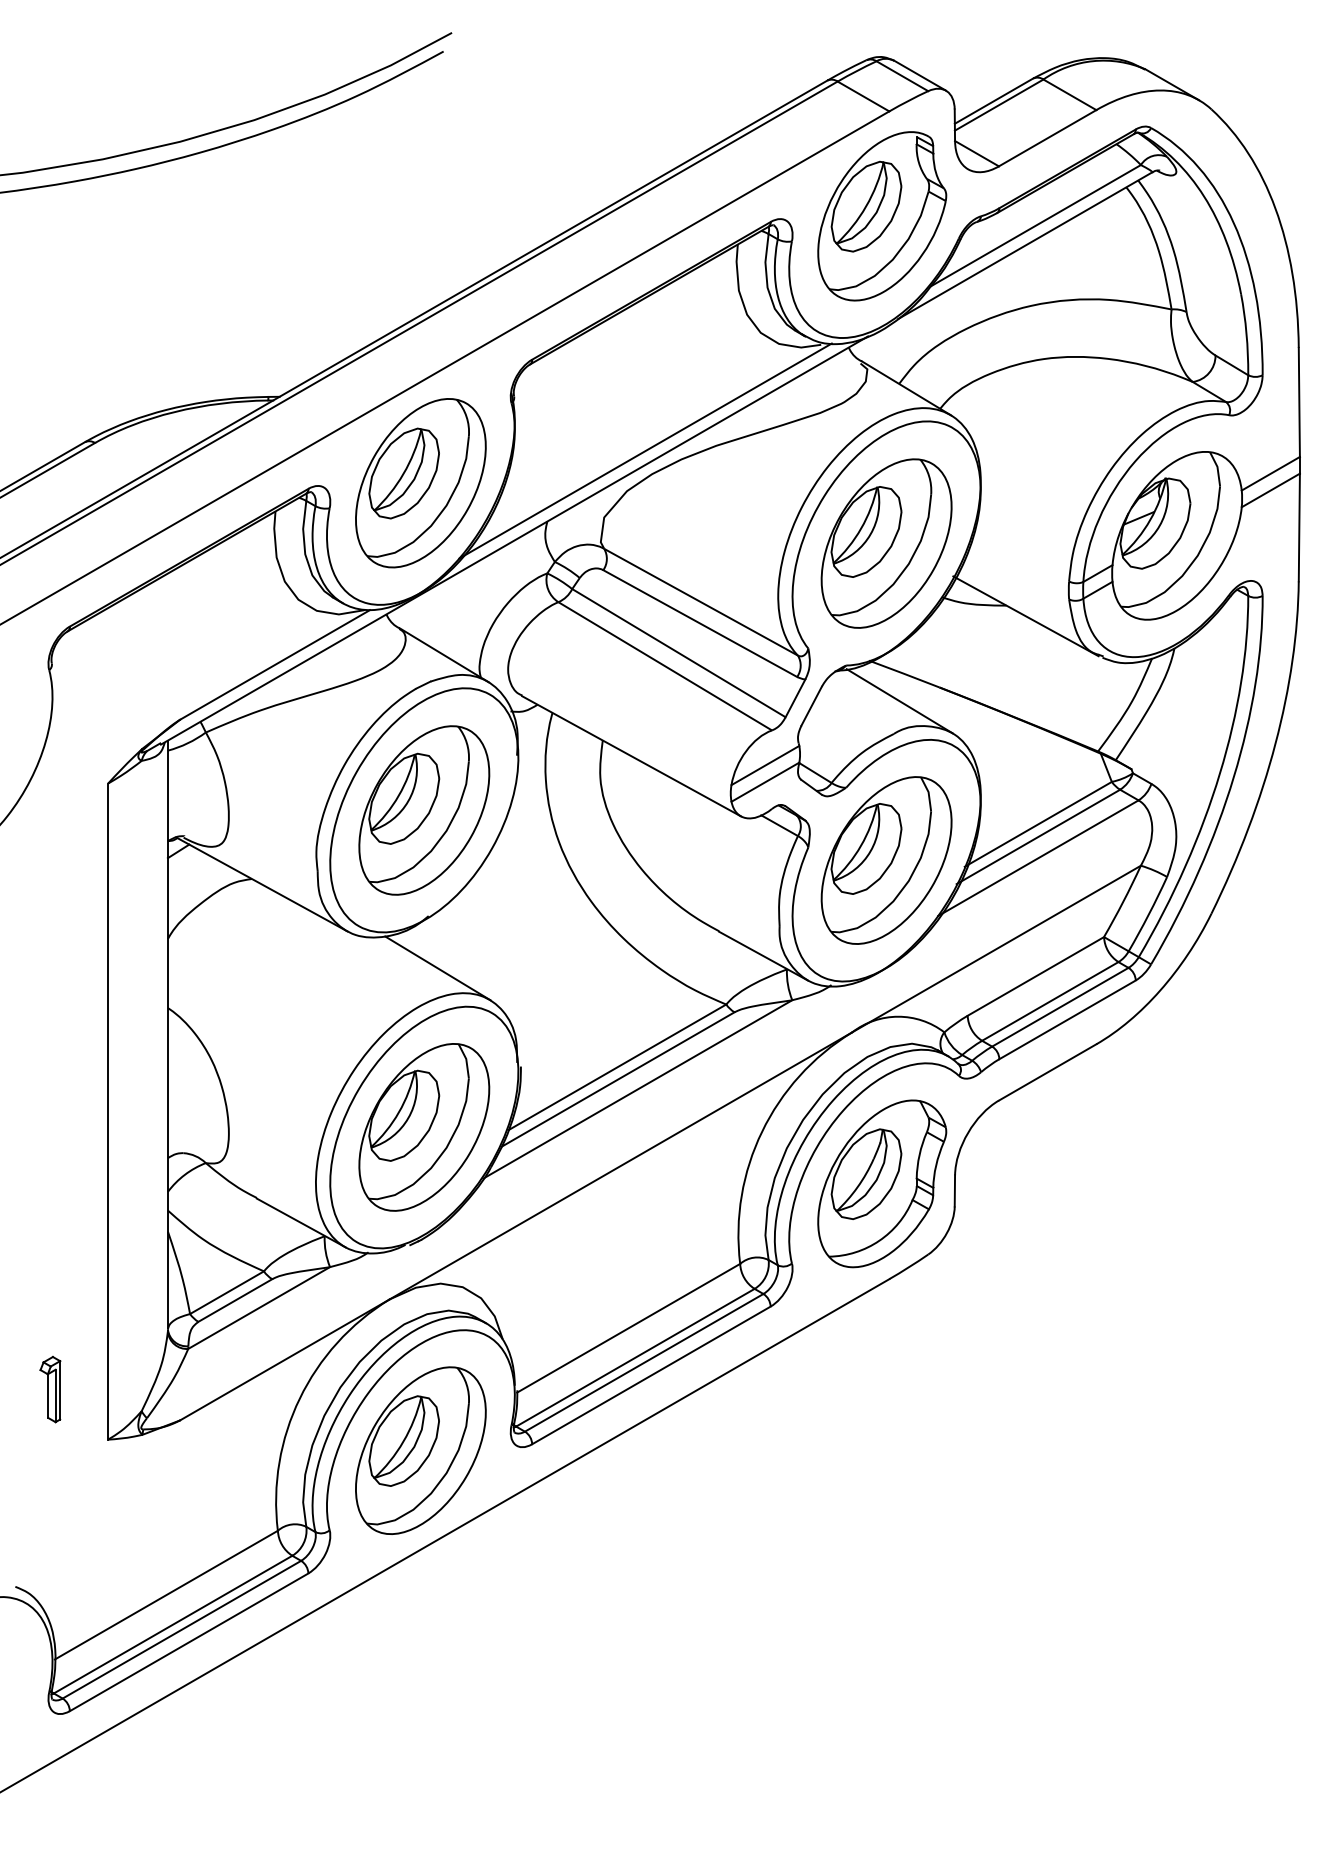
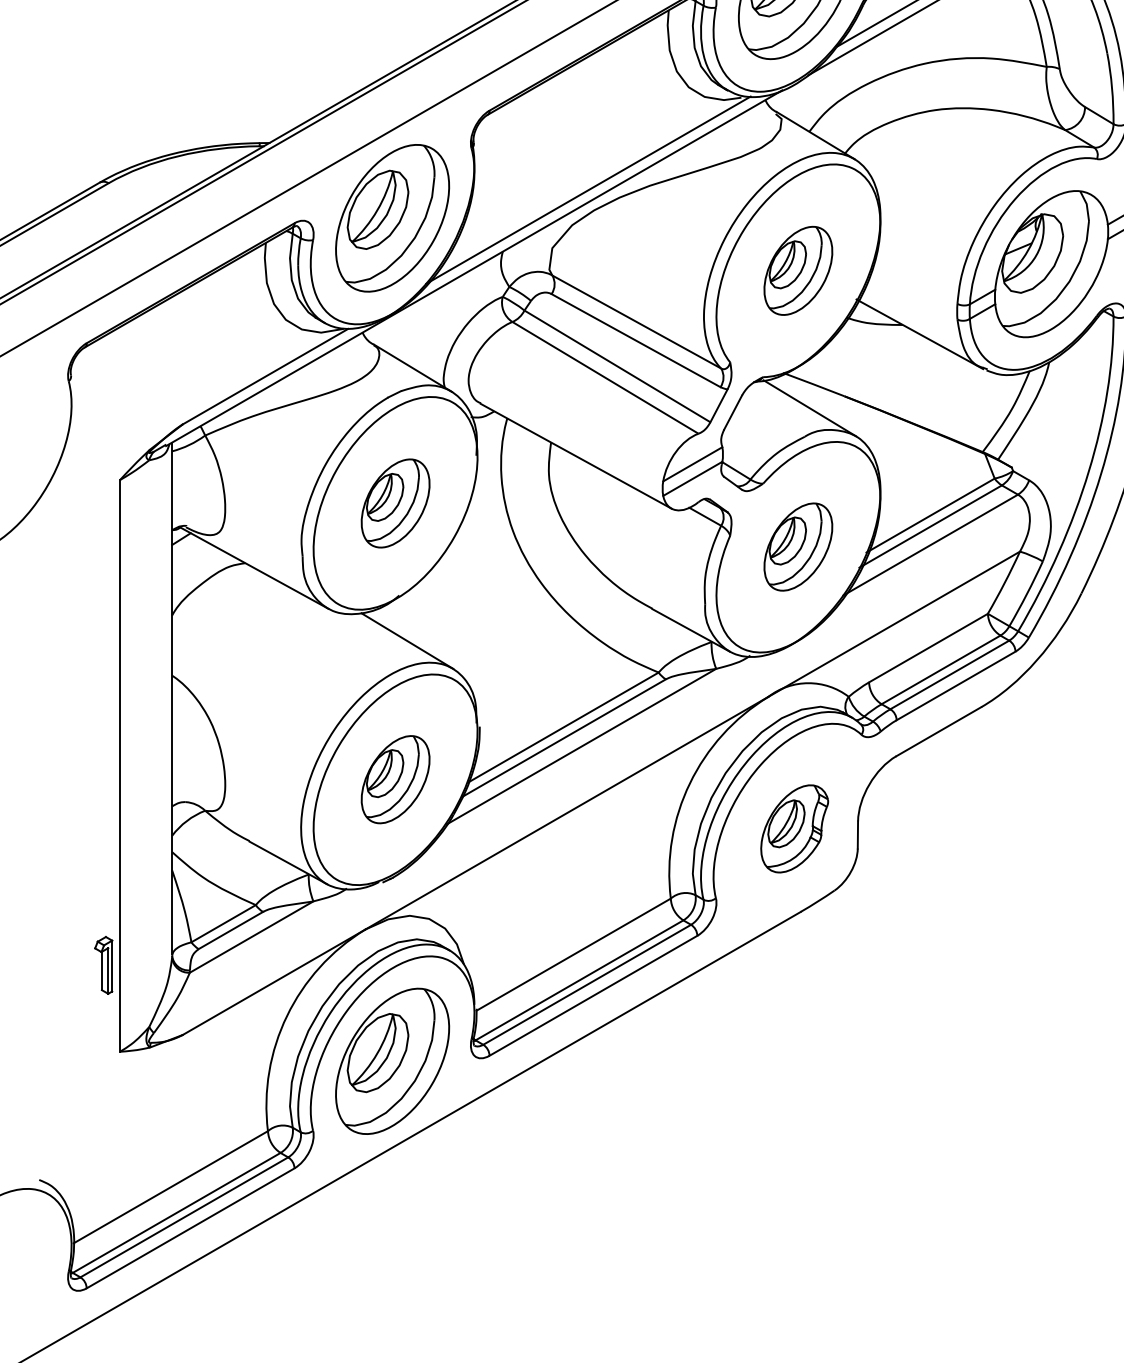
part: (886, 543) -> (798, 270), size x0.6
part: (424, 810) -> (395, 503), size x0.6
part: (886, 860) -> (798, 547), size x0.6
part: (424, 1127) -> (395, 779), size x0.6
part: (882, 1183) -> (794, 828), size x0.6
part: (50, 1389) -> (103, 965), moved

